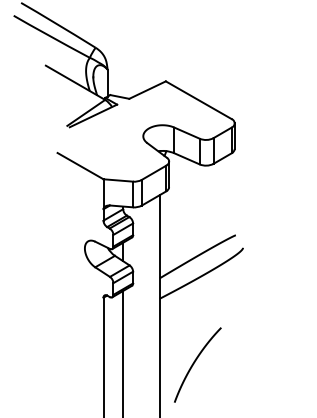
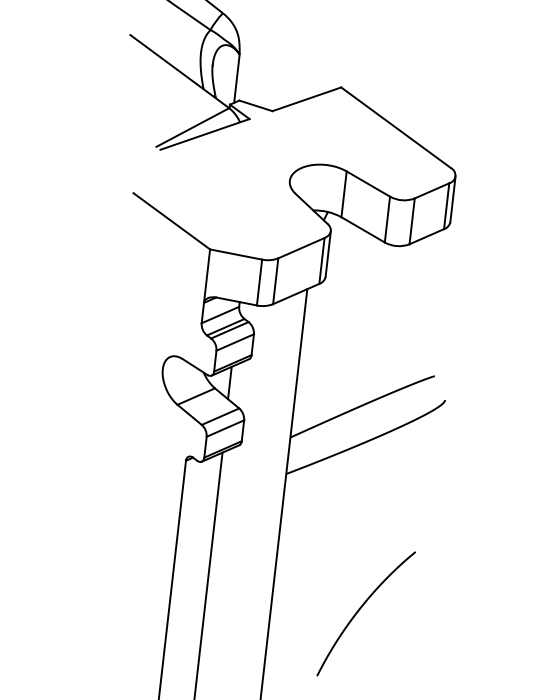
curve: (195, 362) -> (362, 608), moved

